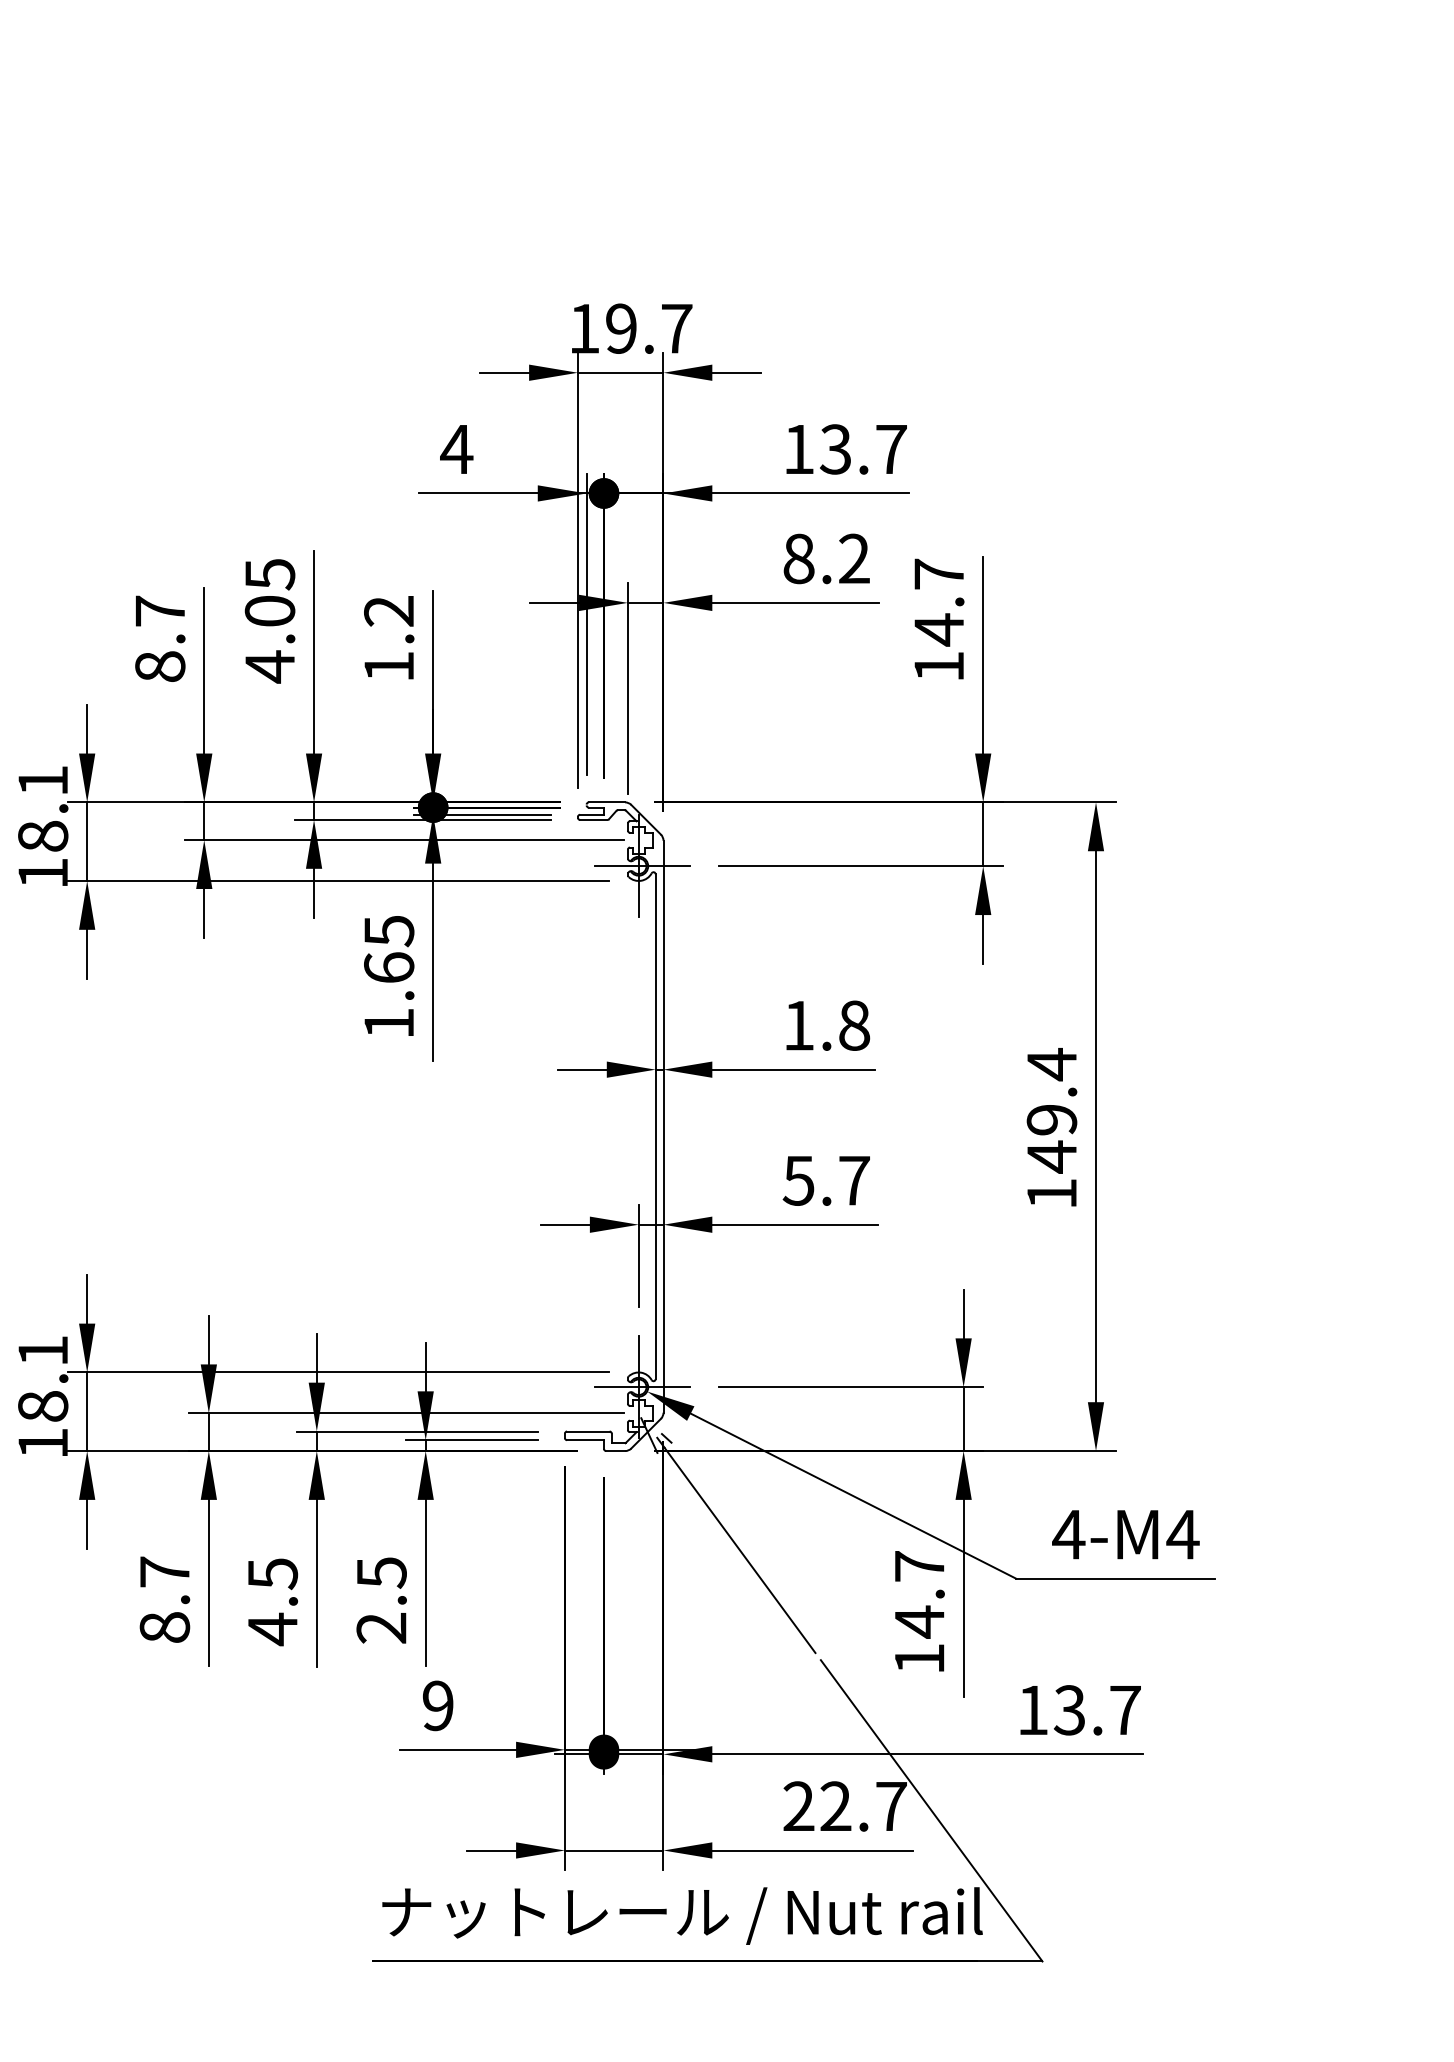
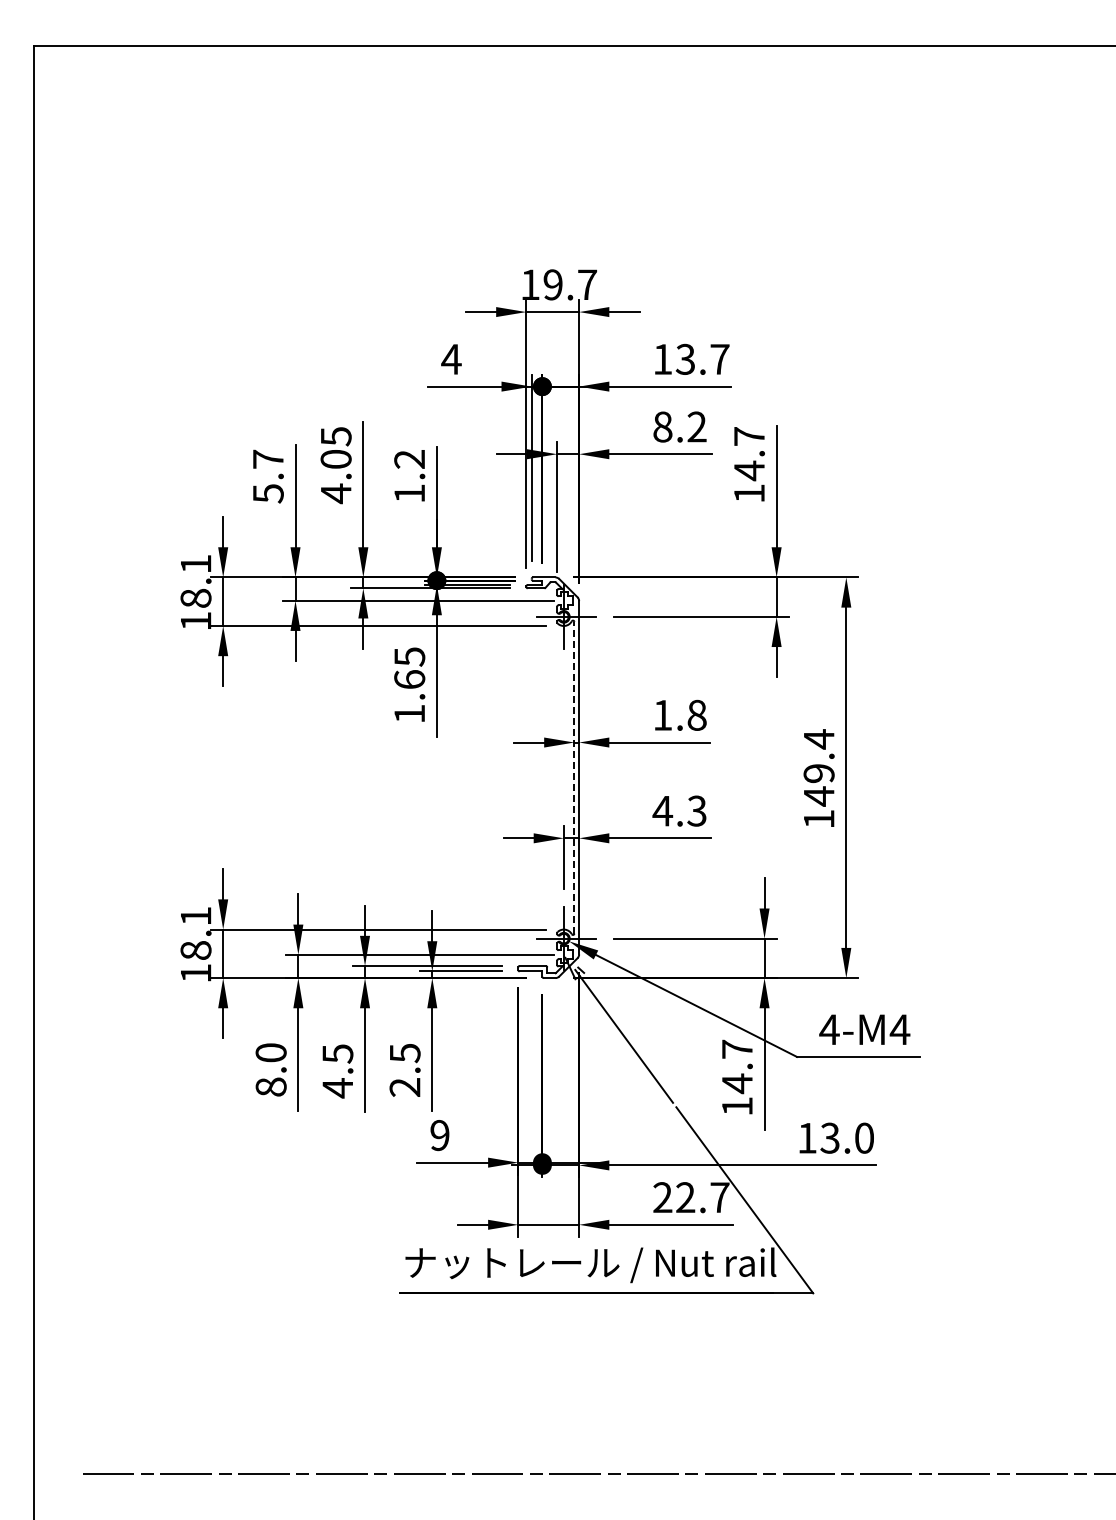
text: (158, 666) -> (267, 493), 8.7 -> 5.7
line: (655, 1126) -> (574, 777), solid -> dashed
text: (825, 1179) -> (679, 810), 5.7 -> 4.3
text: (163, 1571) -> (270, 1052), 8.7 -> 8.0
text: (1125, 1709) -> (864, 1137), 13.7 -> 13.0

